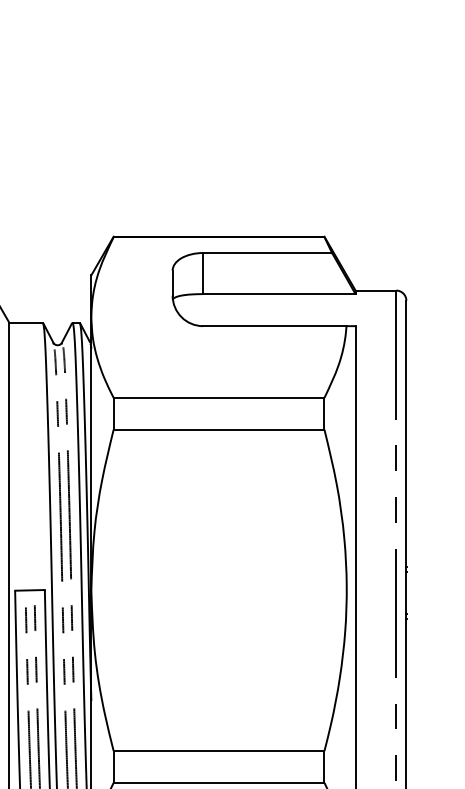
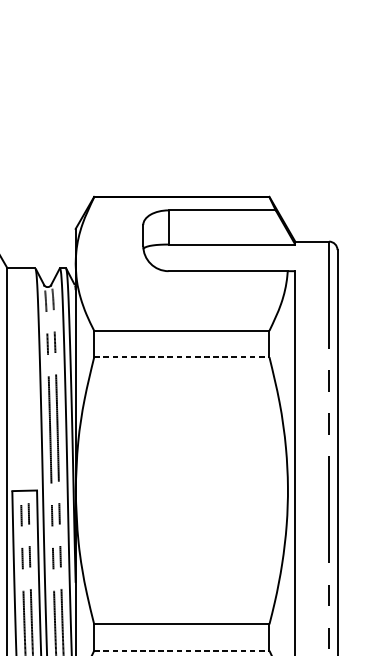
line: (219, 429) -> (182, 357), solid -> dashed
line: (219, 782) -> (182, 650), solid -> dashed

